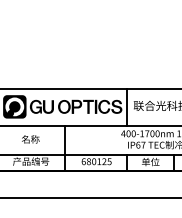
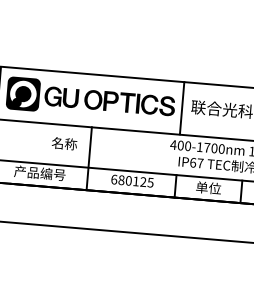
text: (30, 139) -> (64, 143), moved

